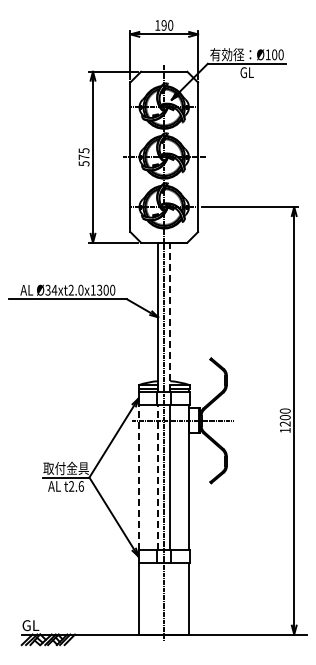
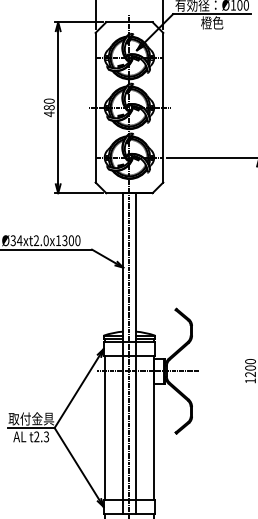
text: (246, 71) -> (211, 21), GL -> 橙色
text: (83, 157) -> (48, 107), 575 -> 480
line: (170, 317) -> (135, 267), dashed -> solid
line: (139, 477) -> (104, 427), dashed -> solid
line: (158, 477) -> (123, 427), dashed -> solid
text: (80, 486) -> (45, 436), t2.6 -> t2.3

